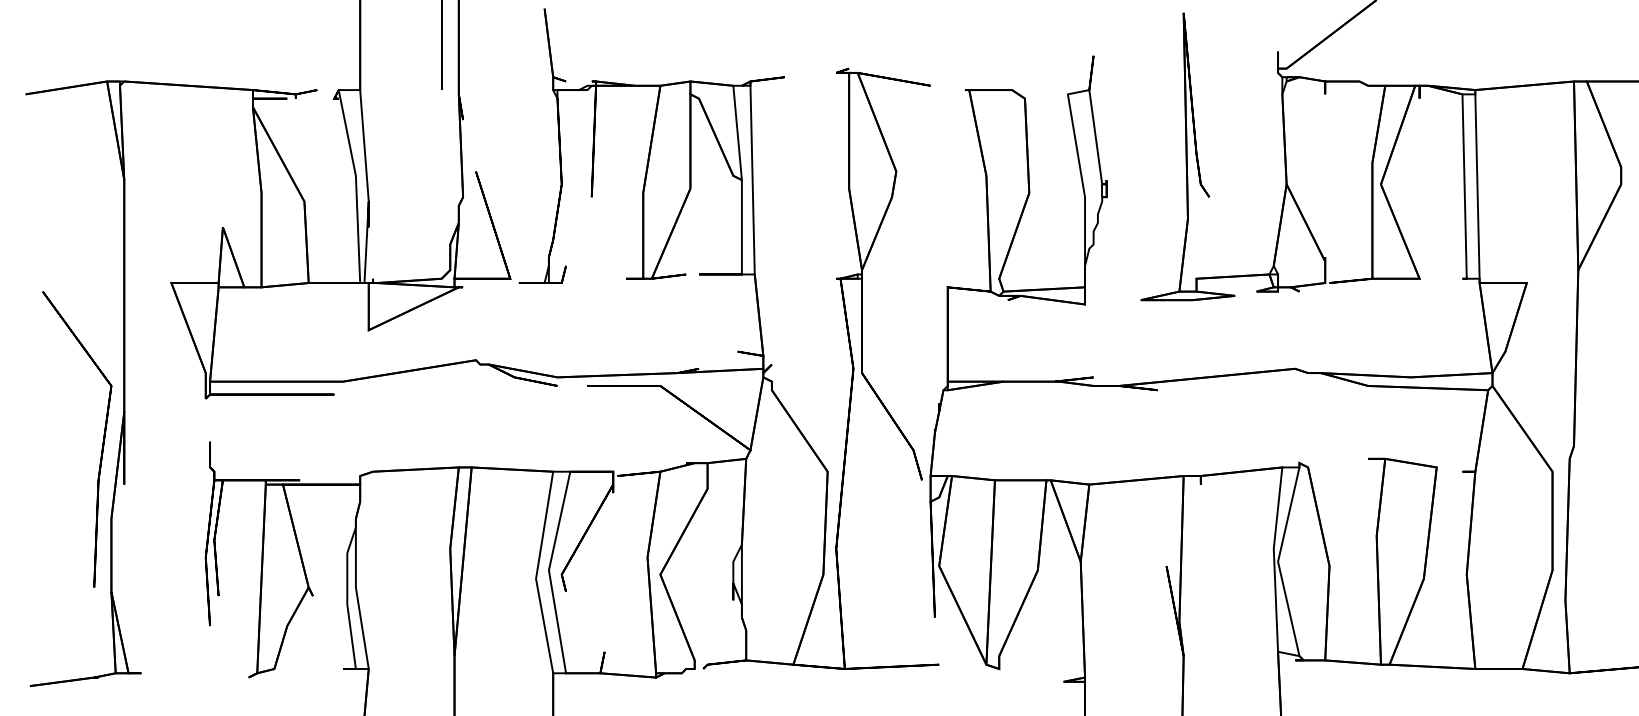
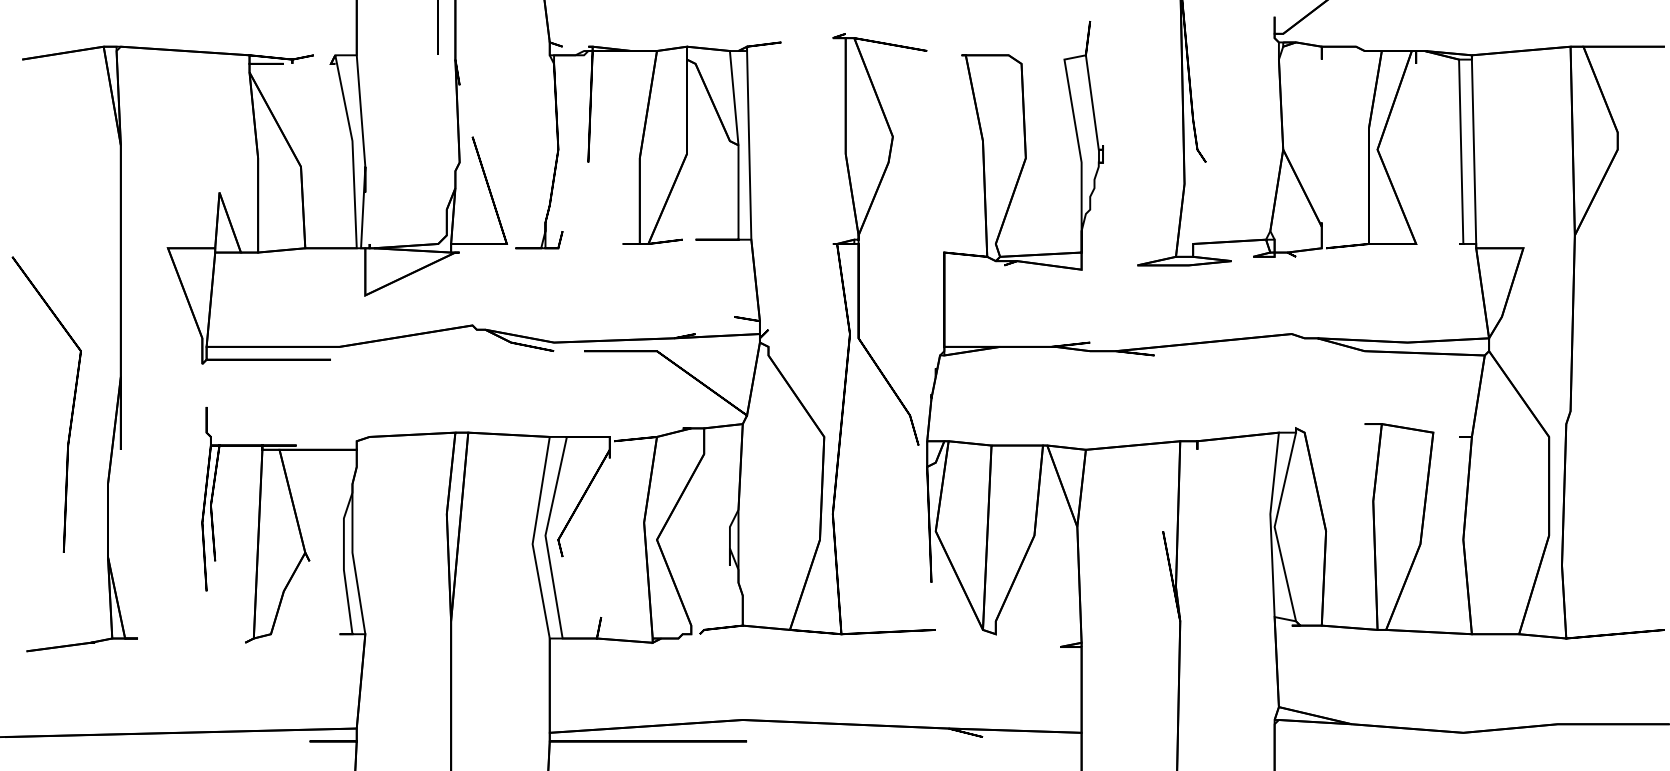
part: (101, 445) -> (71, 410), moved

